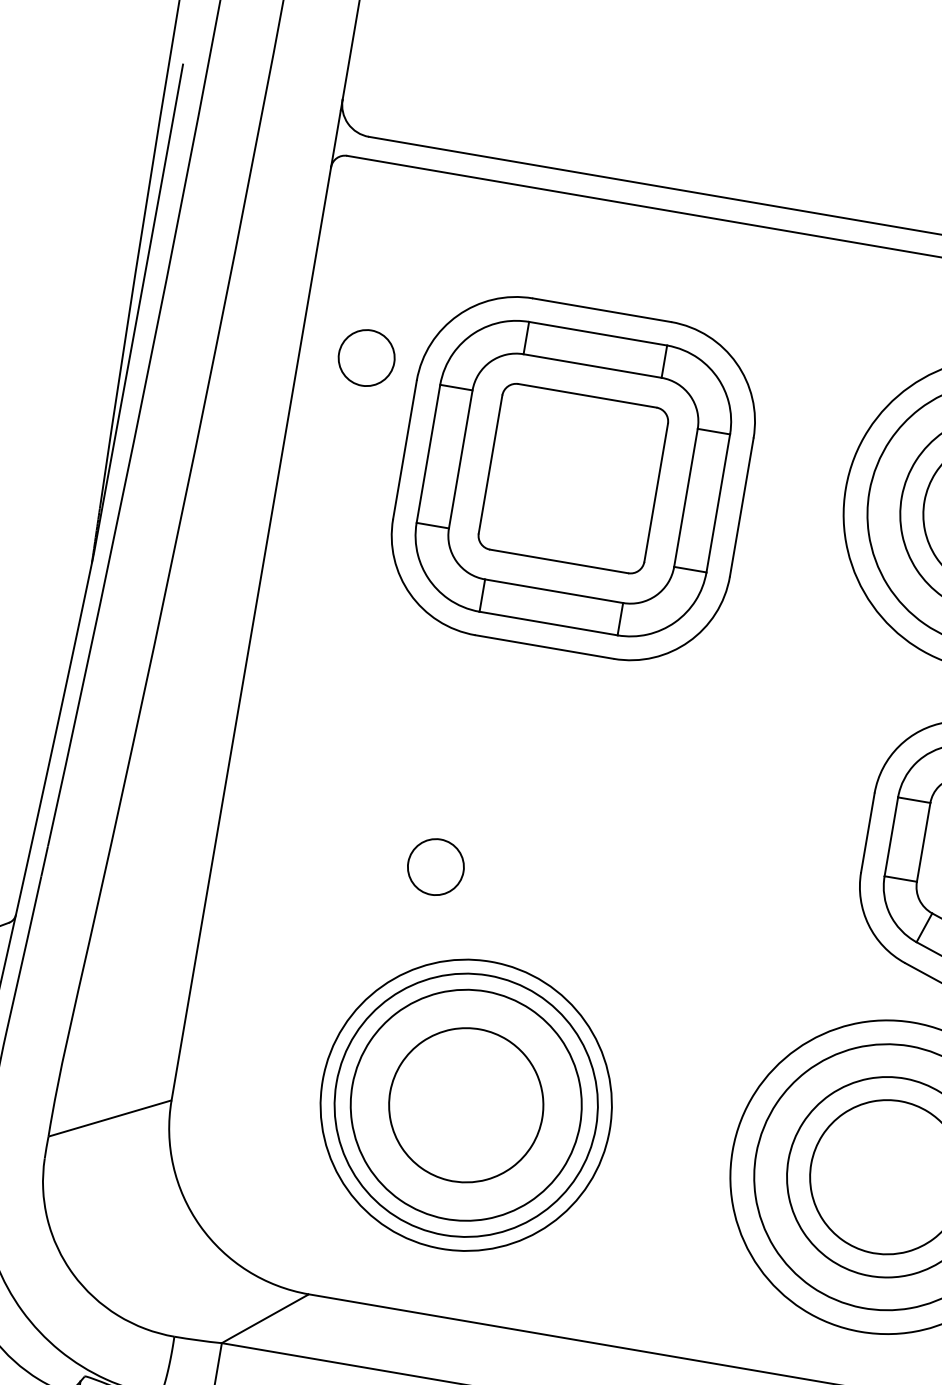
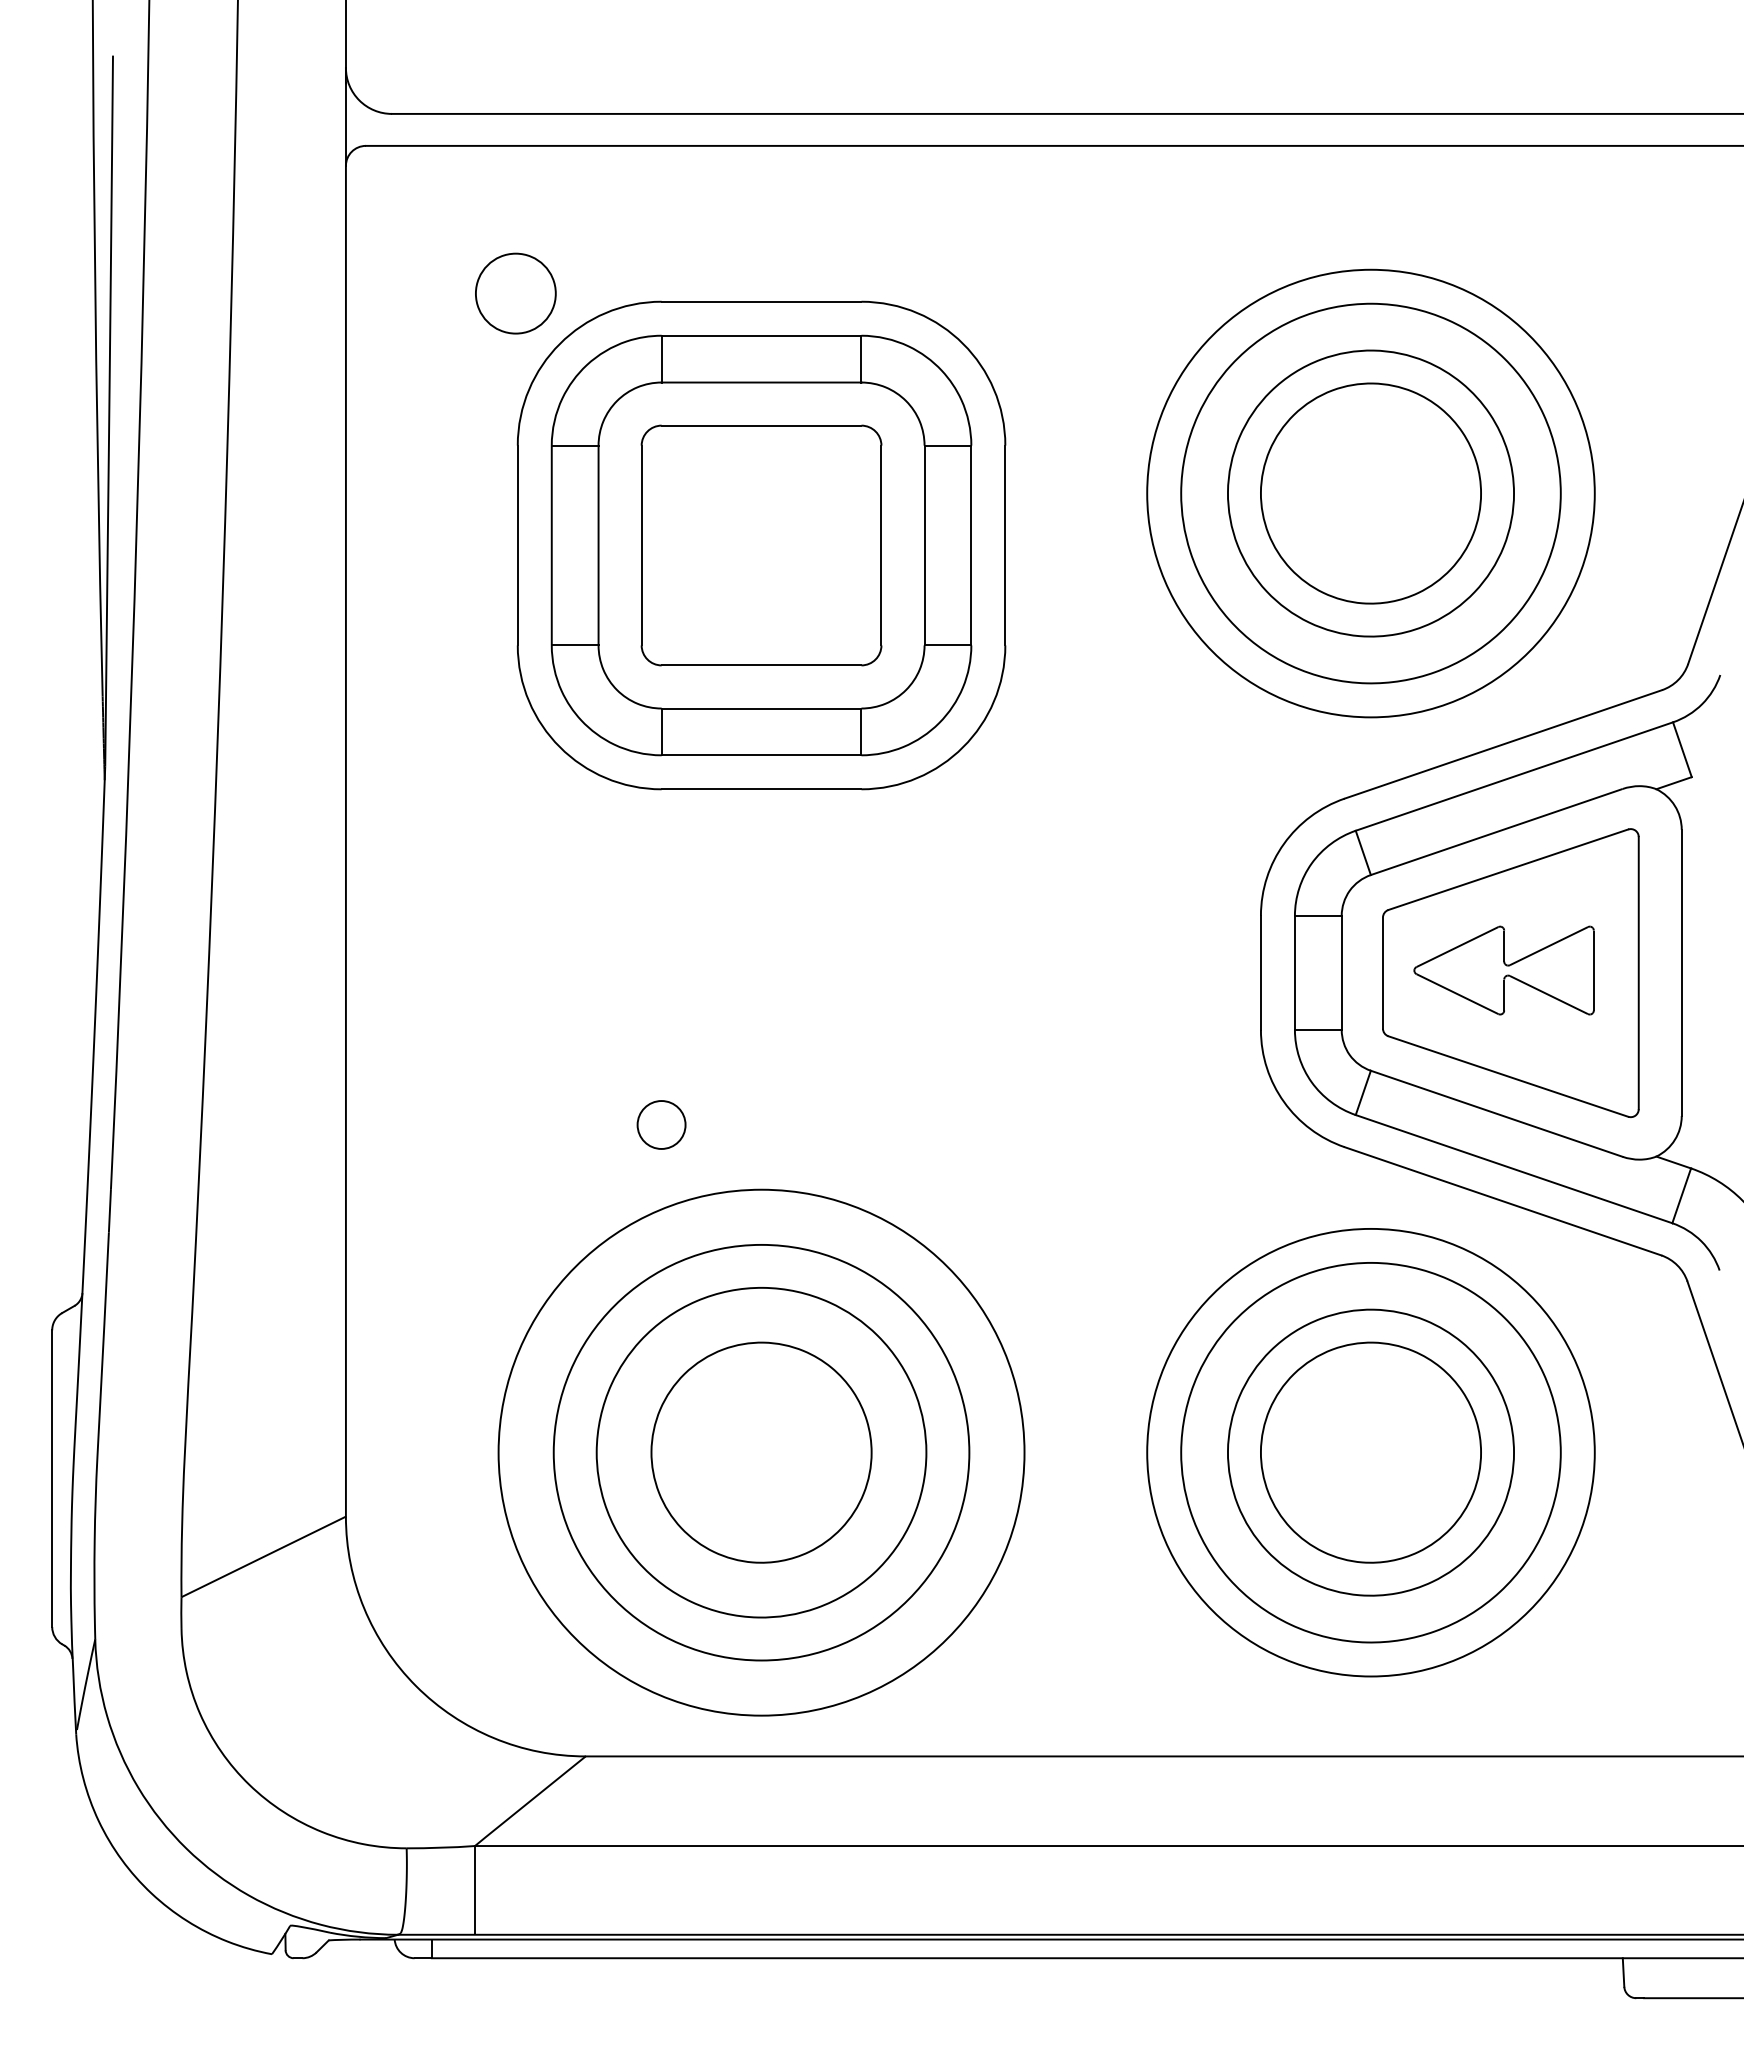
circle: (366, 357) -> (515, 293), moved
circle: (435, 866) -> (661, 1124), size x0.6
circle: (466, 1105) -> (761, 1452), size x1.4

